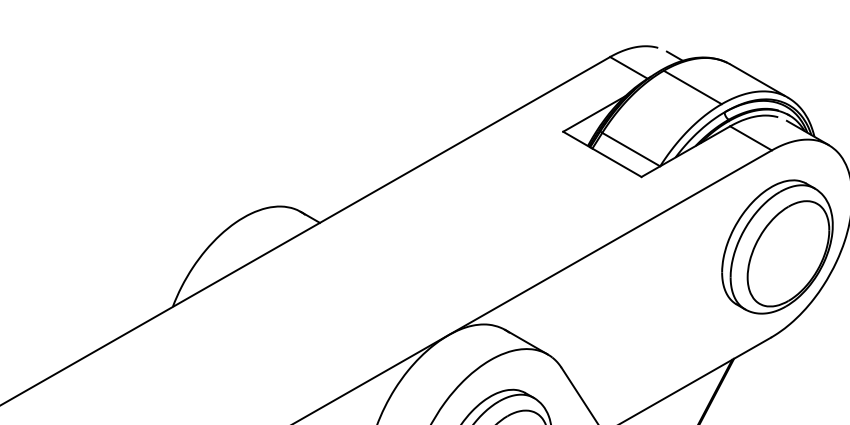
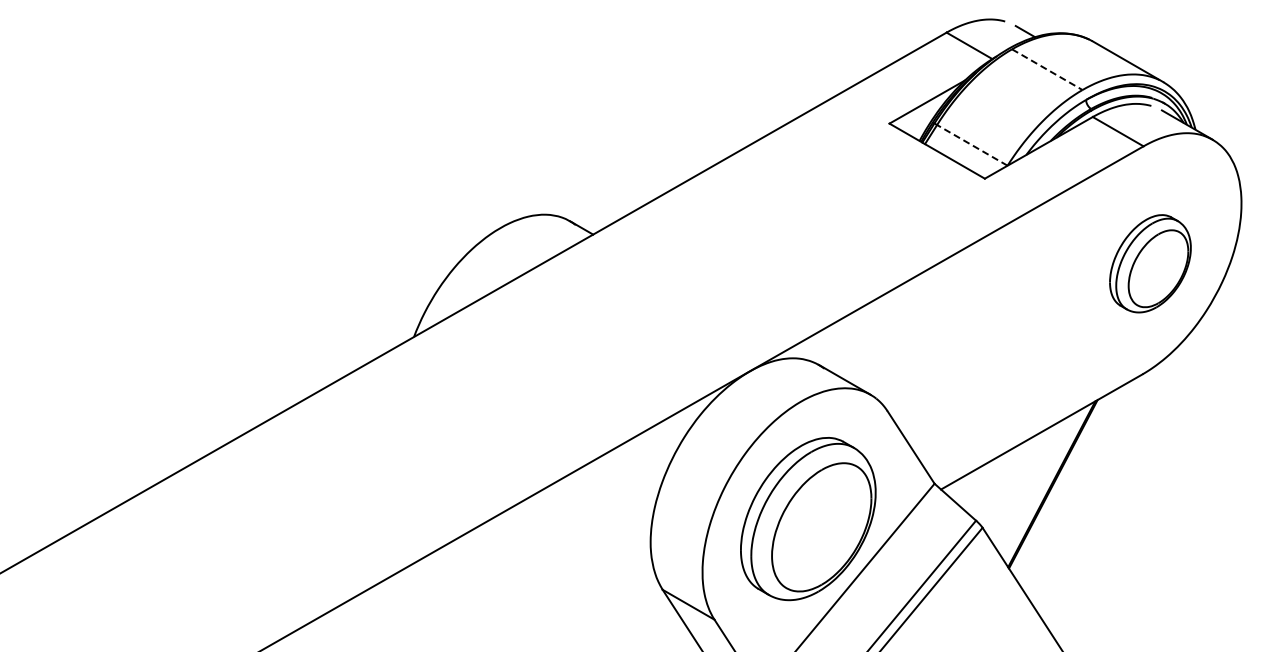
line: (692, 87) -> (1047, 69), solid -> dashed
line: (631, 149) -> (972, 145), solid -> dashed
part: (777, 246) -> (1150, 263), size x0.6

